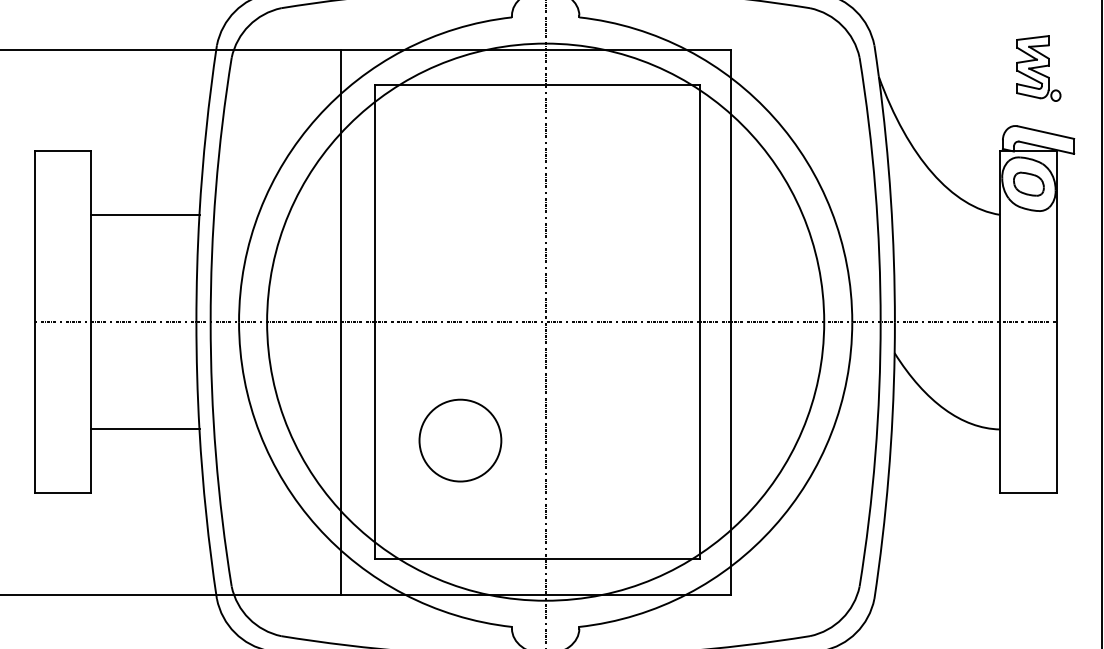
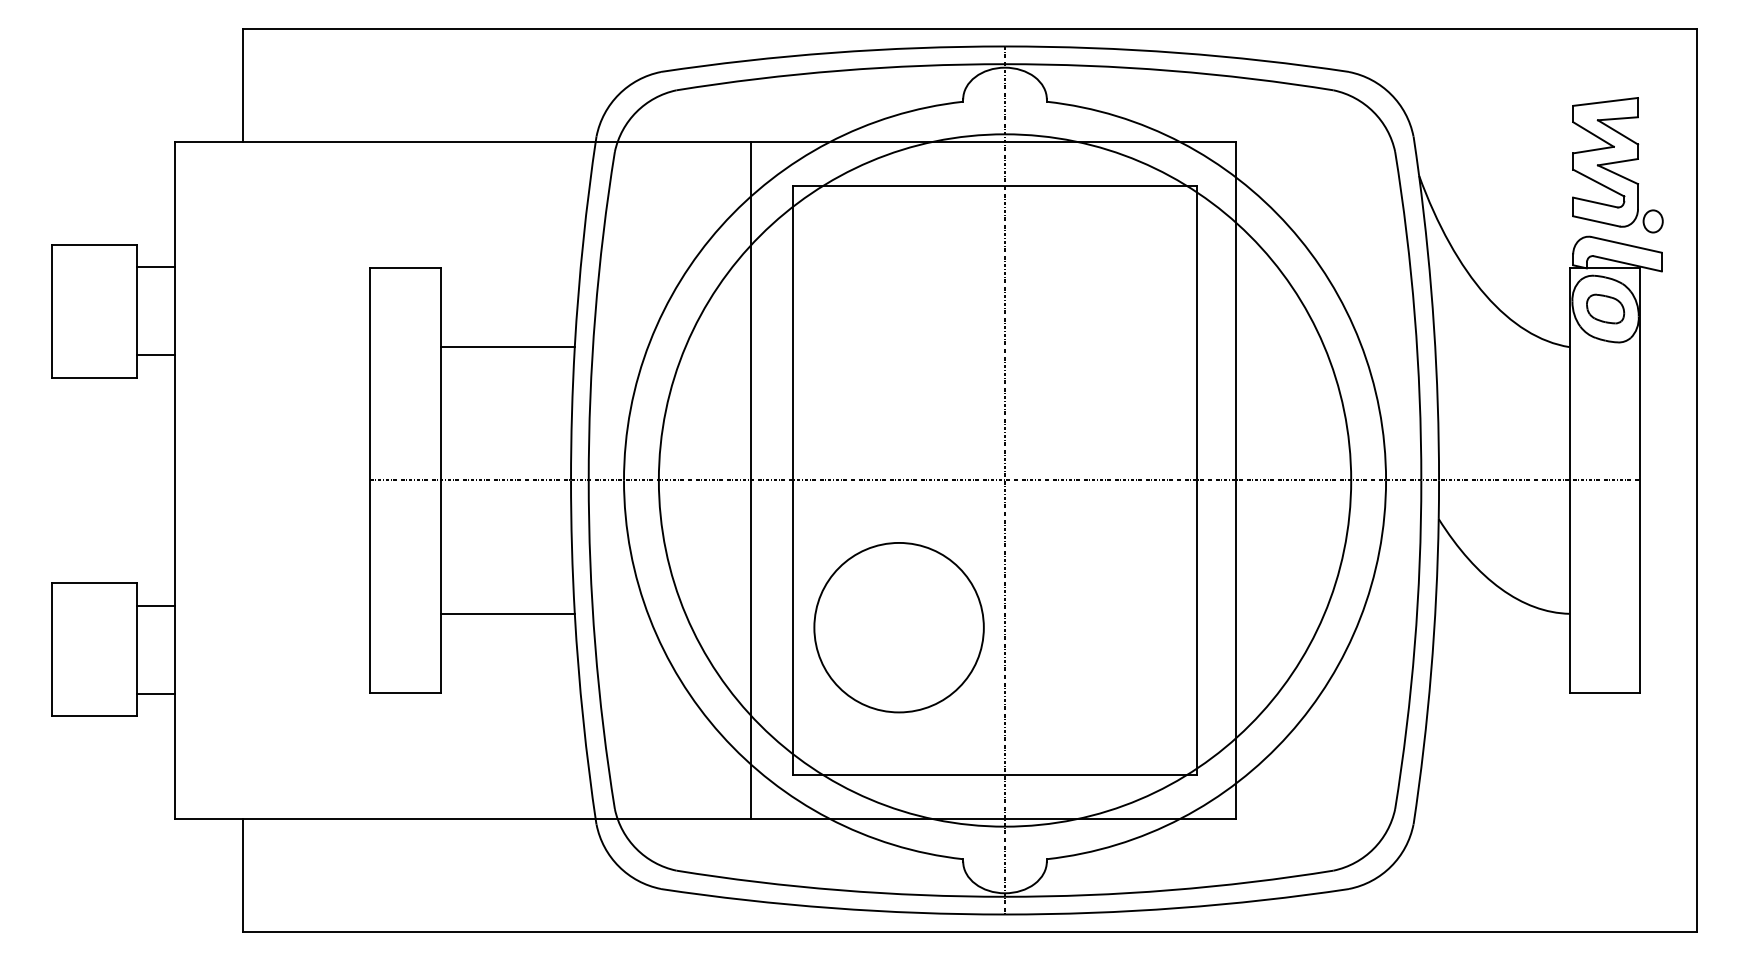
part: (1038, 68) -> (1617, 165), size x1.67
circle: (459, 440) -> (898, 627), size x1.67

